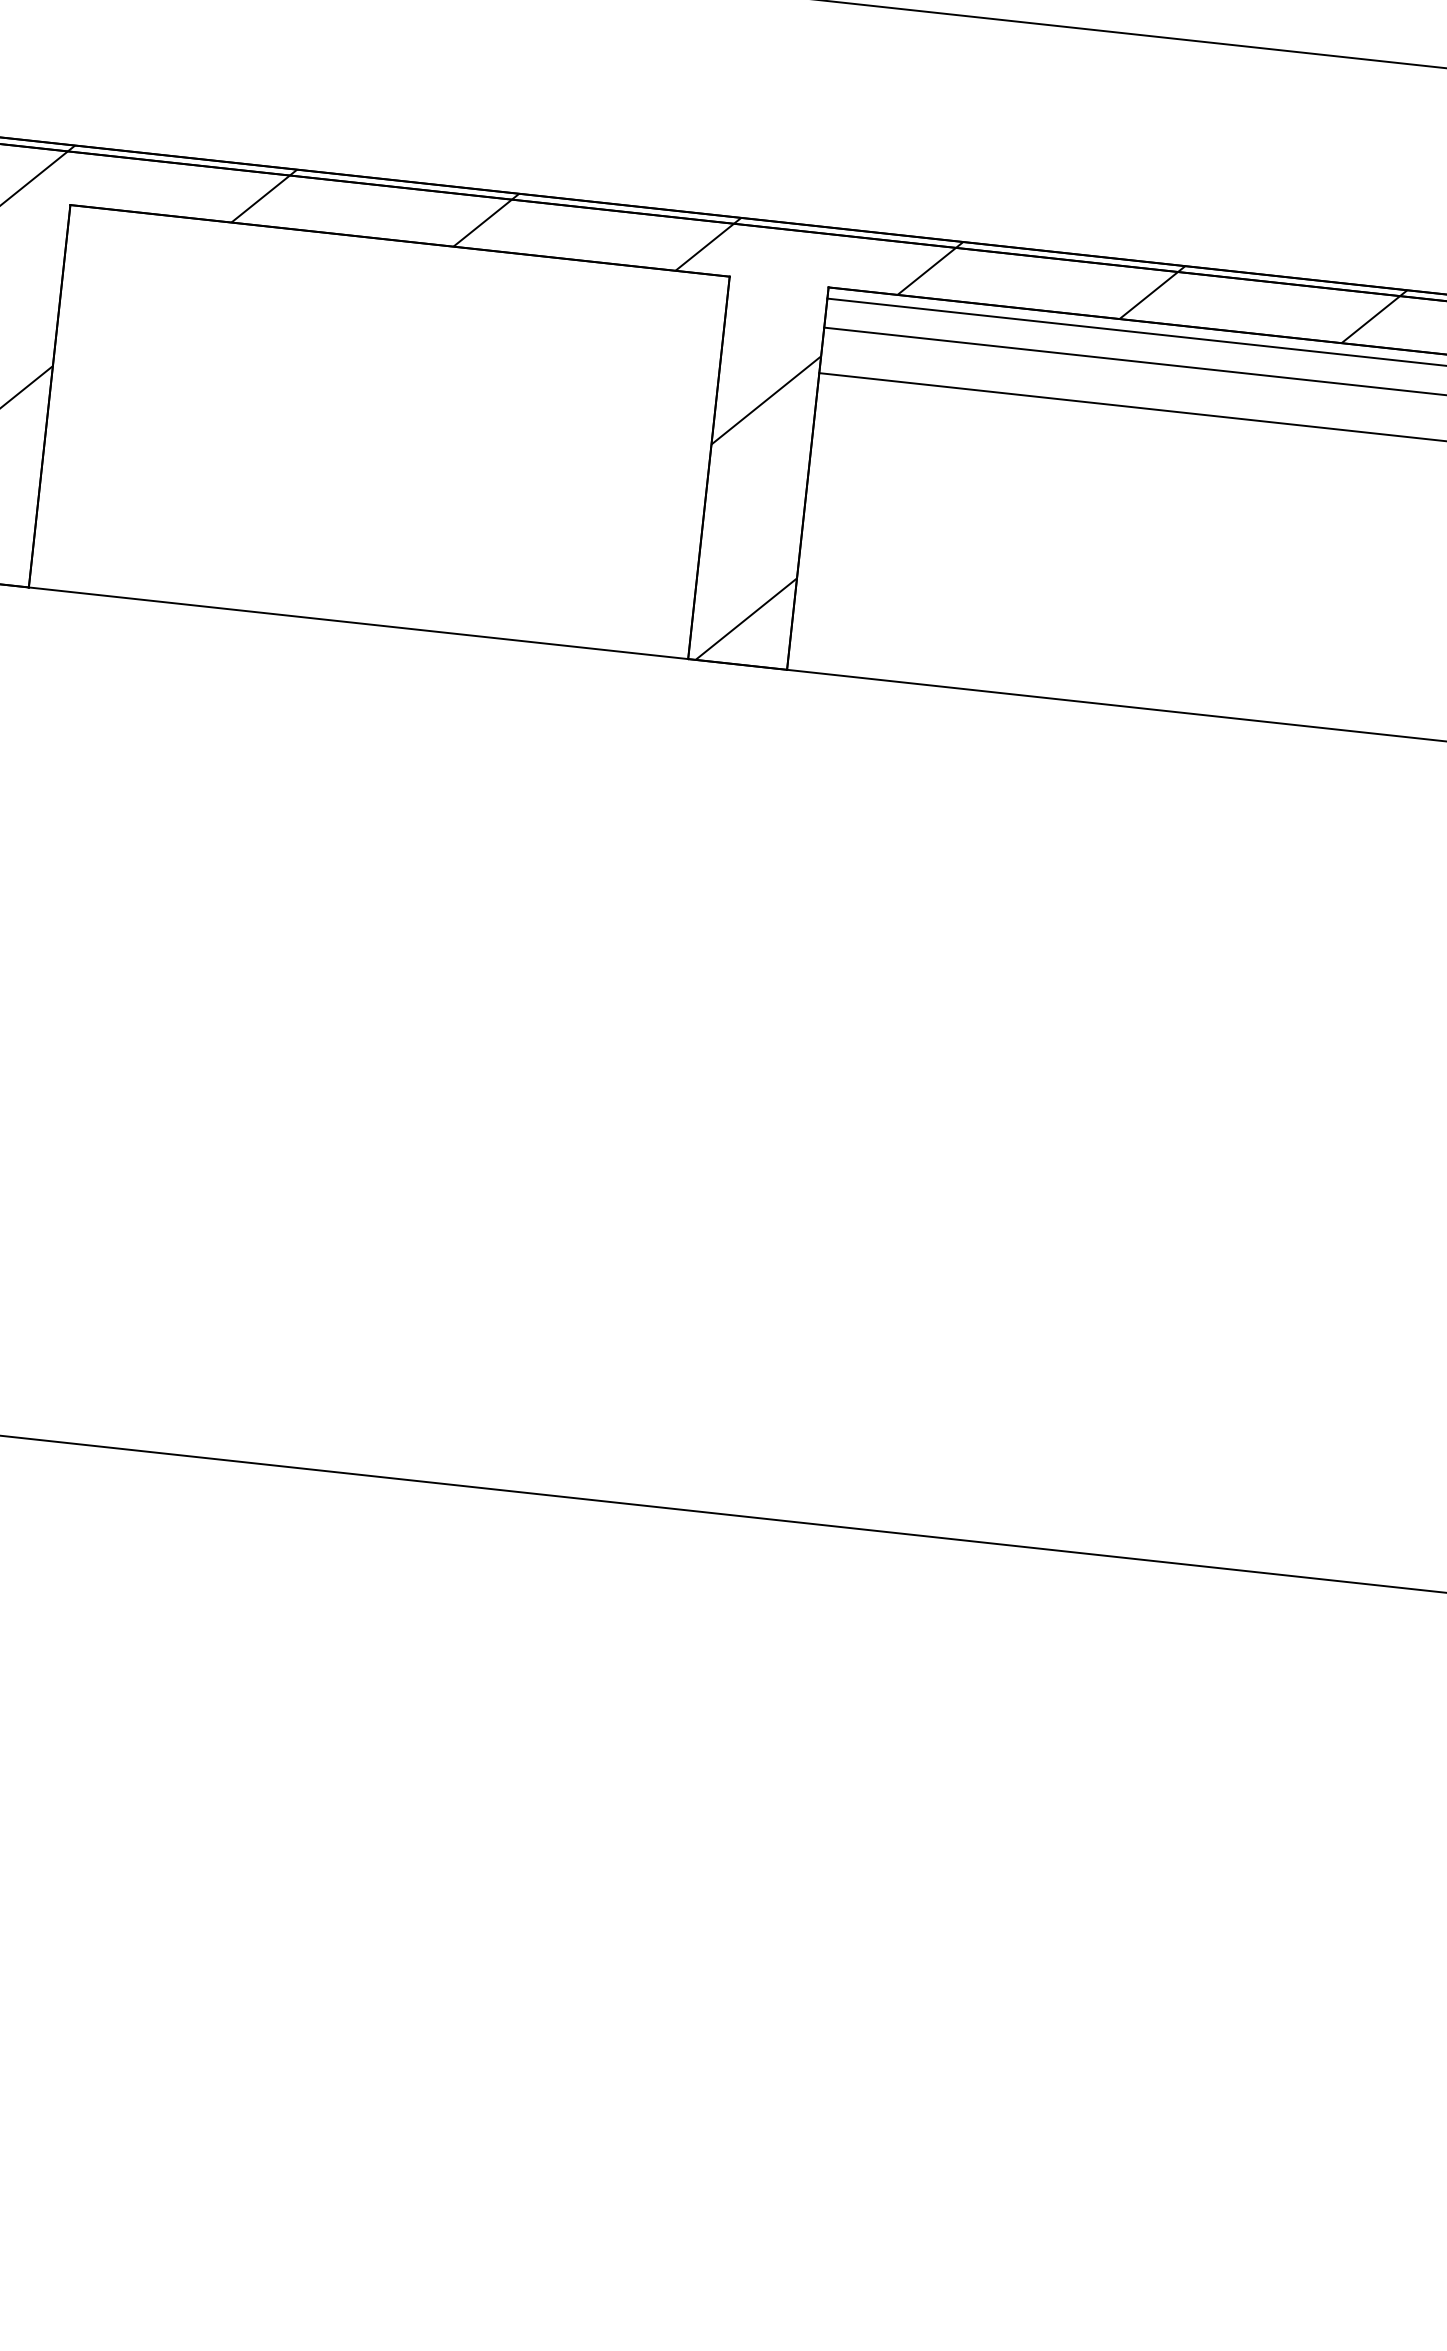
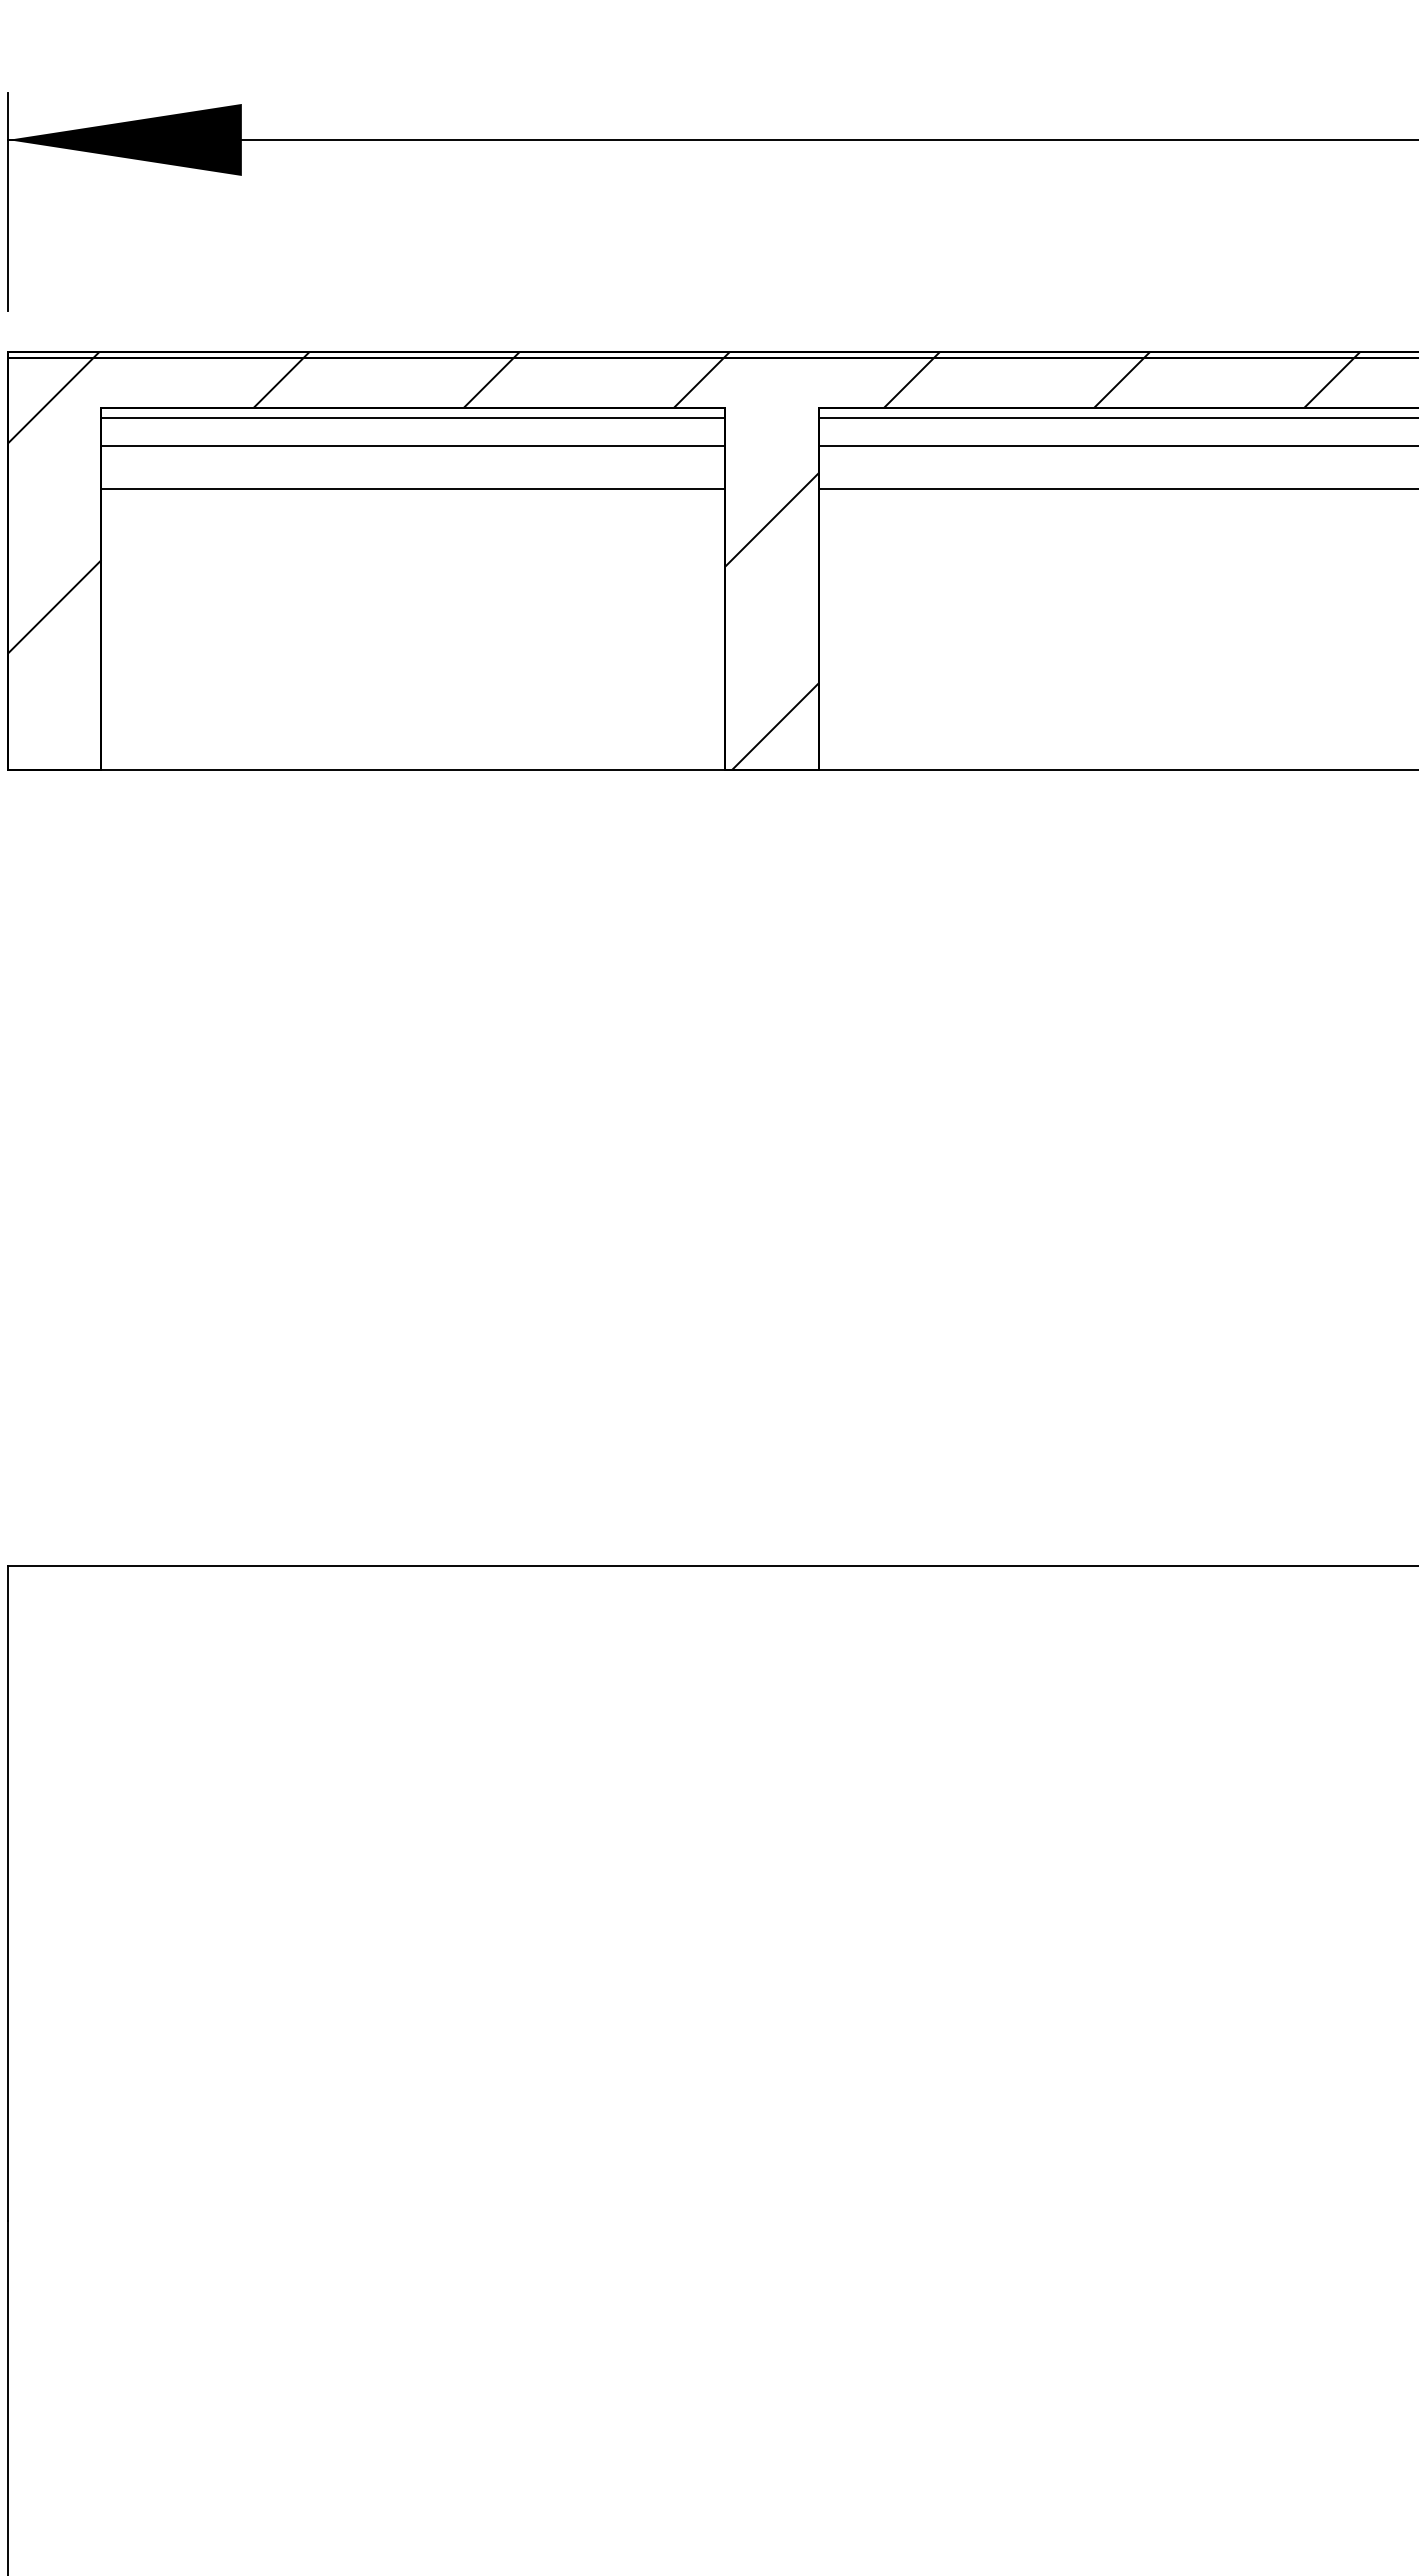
line: (398, 252) -> (413, 418), added
line: (395, 280) -> (413, 445), added
line: (390, 326) -> (413, 488), added

